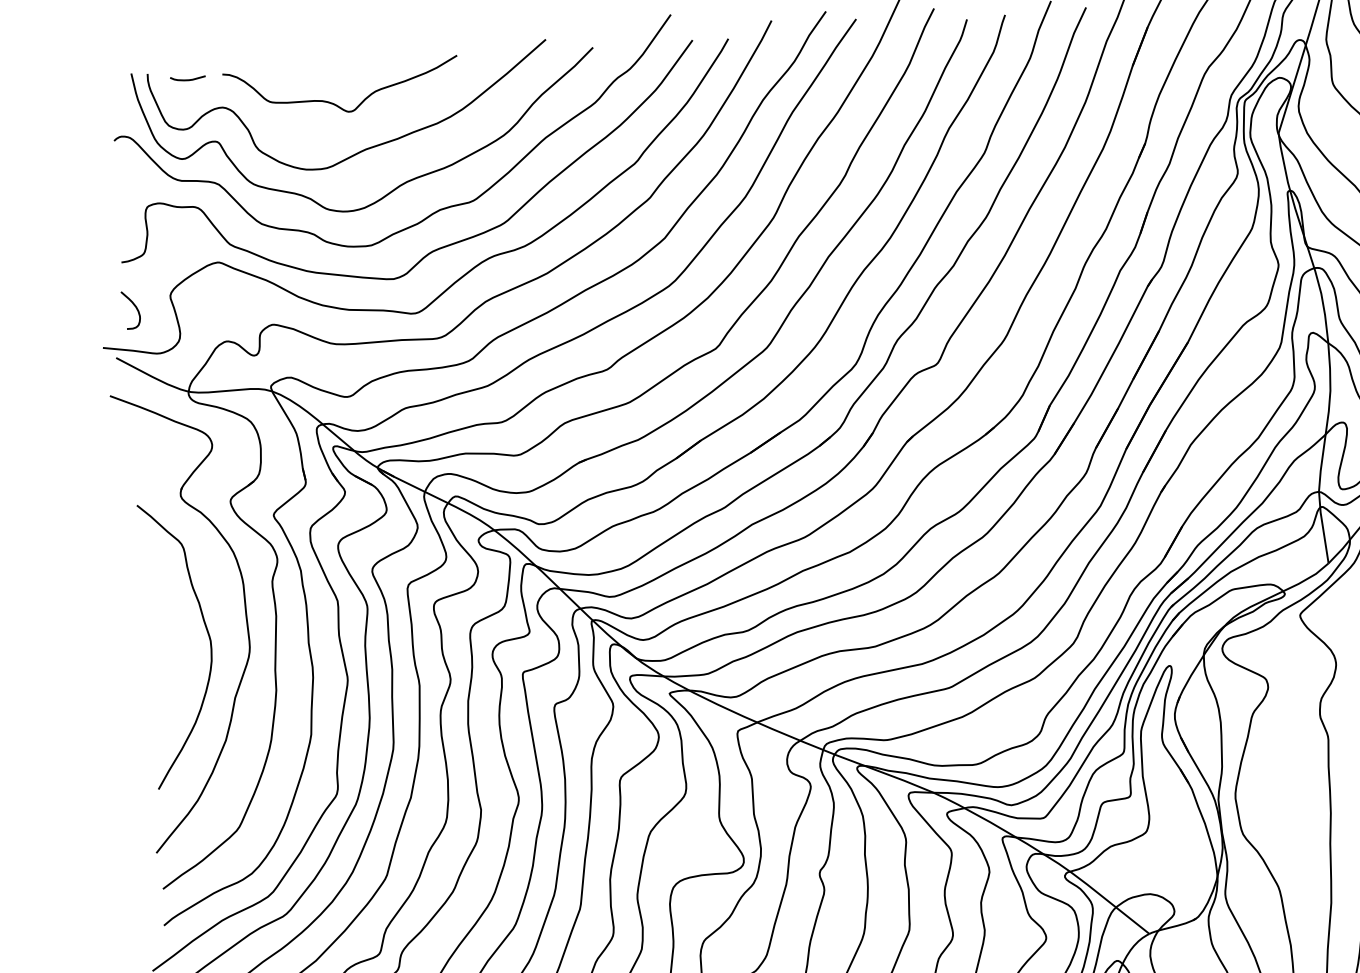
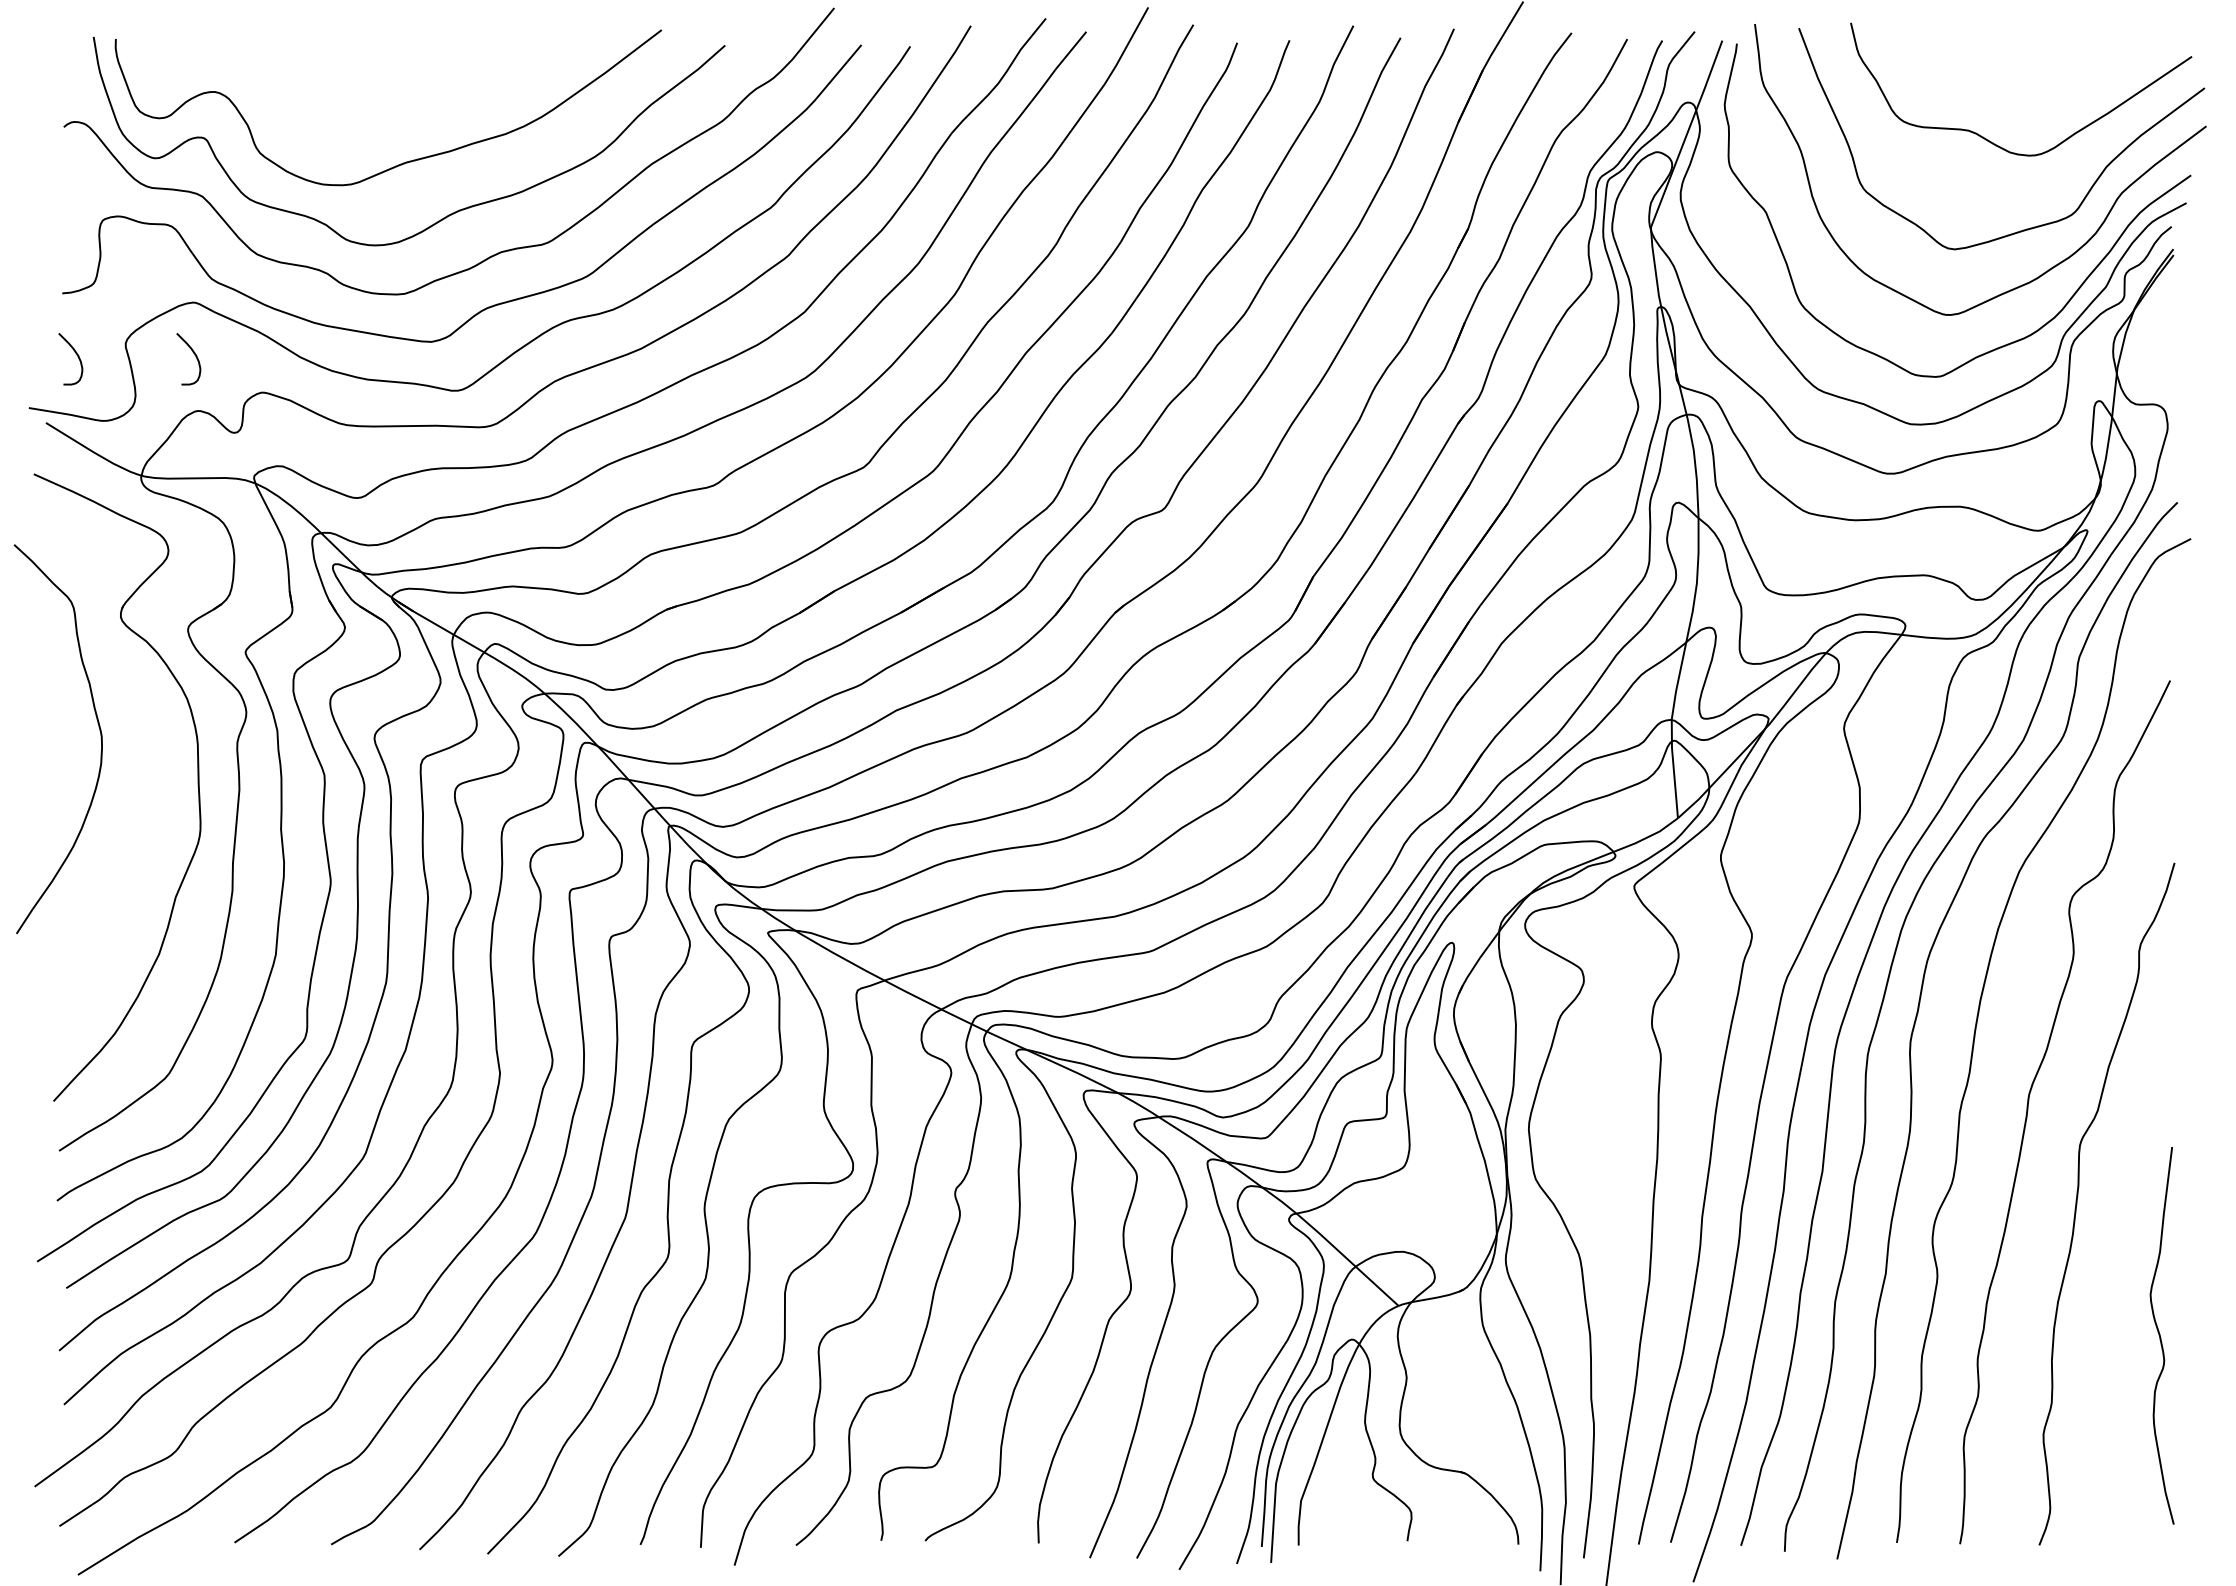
curve: (188, 79) -> (170, 50), removed
curve: (333, 103) -> (366, 96), removed
curve: (221, 301) -> (194, 355), added
curve: (207, 634) -> (98, 727), moved

